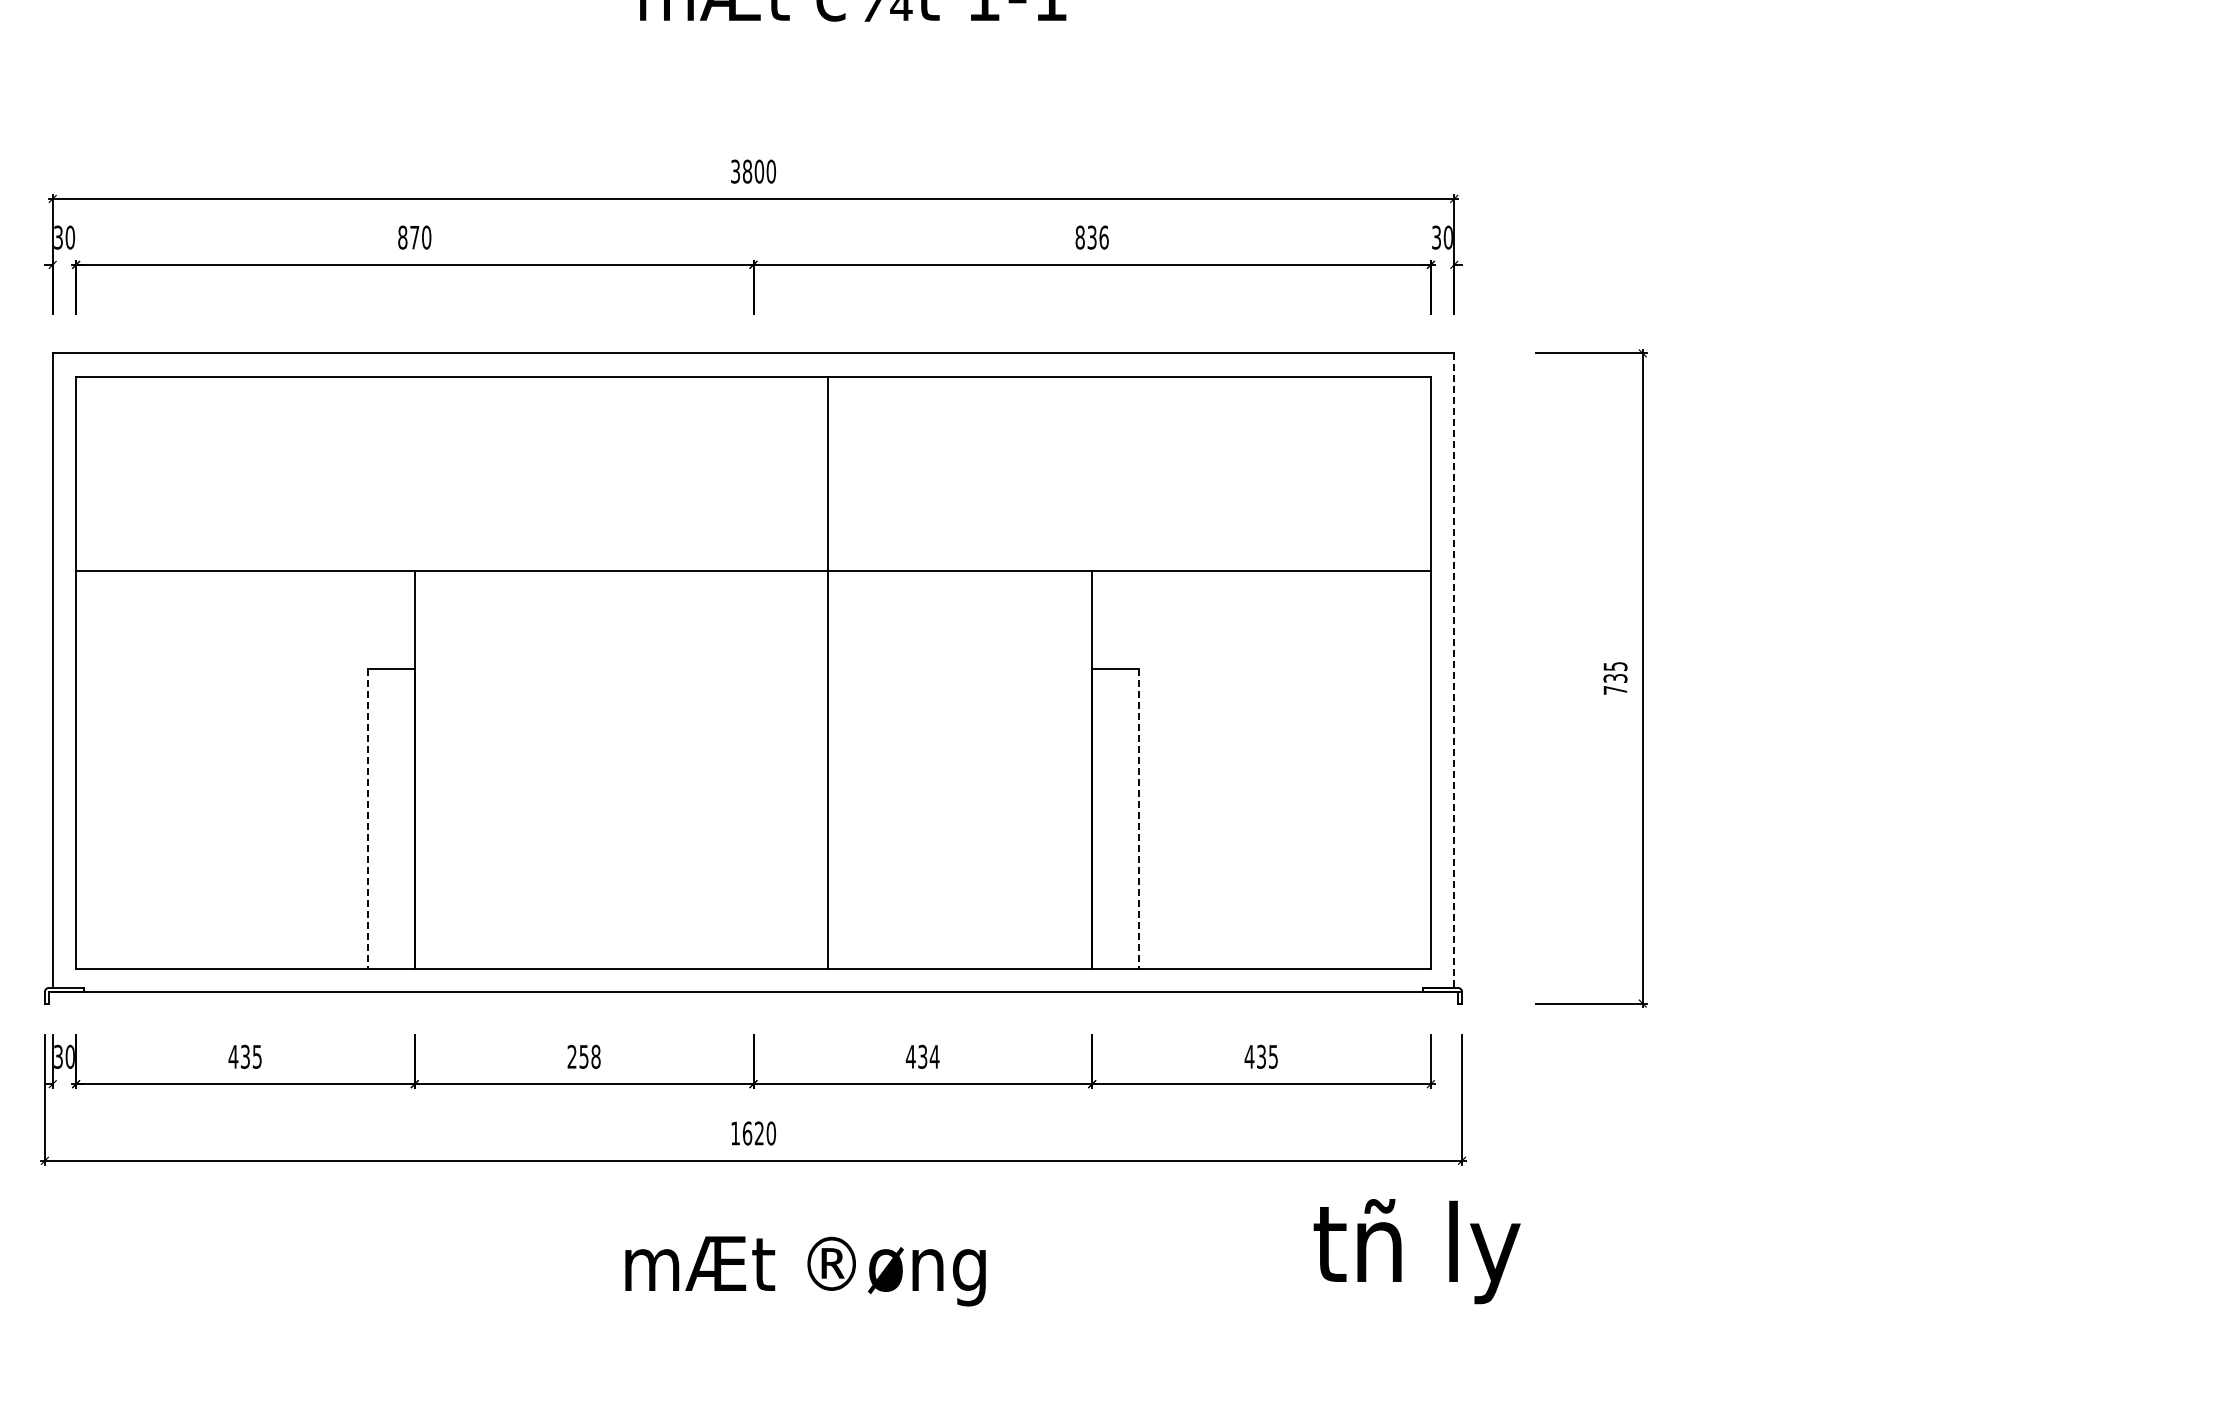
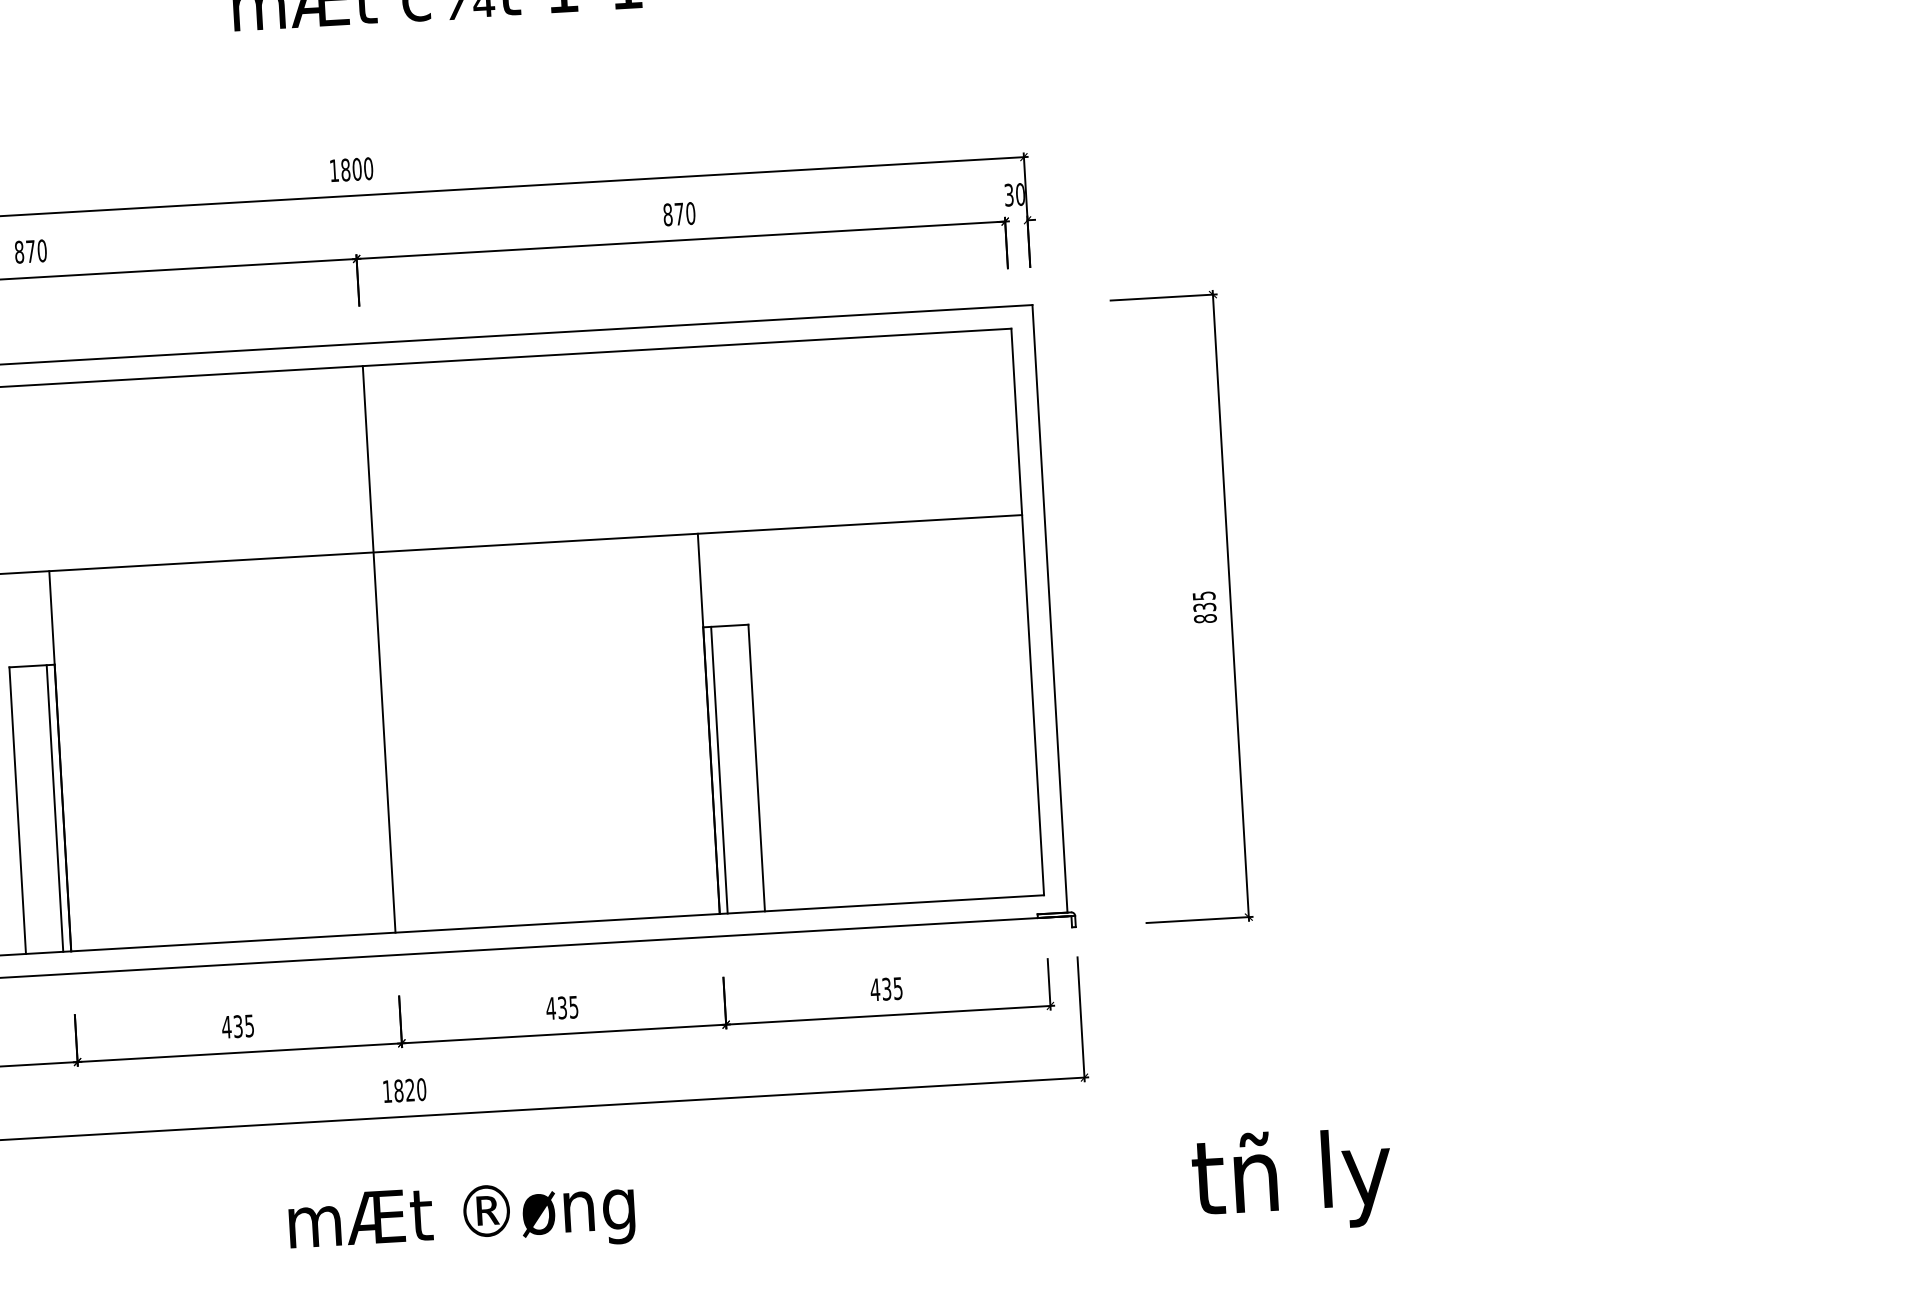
text: (735, 171) -> (334, 170), 3800 -> 1800
text: (1097, 237) -> (684, 213), 836 -> 870
line: (1454, 671) -> (1050, 609), dashed -> solid
line: (827, 672) -> (379, 649), moved
text: (1615, 689) -> (1205, 617), 735 -> 835
line: (367, 818) -> (17, 810), dashed -> solid
line: (406, 818) -> (54, 808), added
line: (1100, 818) -> (719, 769), added
line: (1139, 818) -> (756, 767), dashed -> solid
text: (583, 1056) -> (237, 1026), 258 -> 435
text: (934, 1056) -> (573, 1006), 434 -> 435
text: (747, 1133) -> (398, 1090), 1620 -> 1820
text: (1416, 1251) -> (1291, 1180), moved

